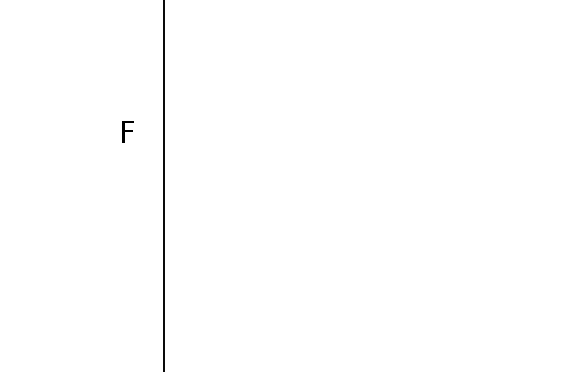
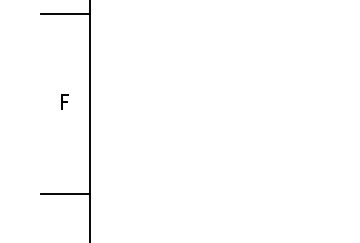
line: (129, 6) -> (65, 14), added
line: (129, 262) -> (65, 193), added

